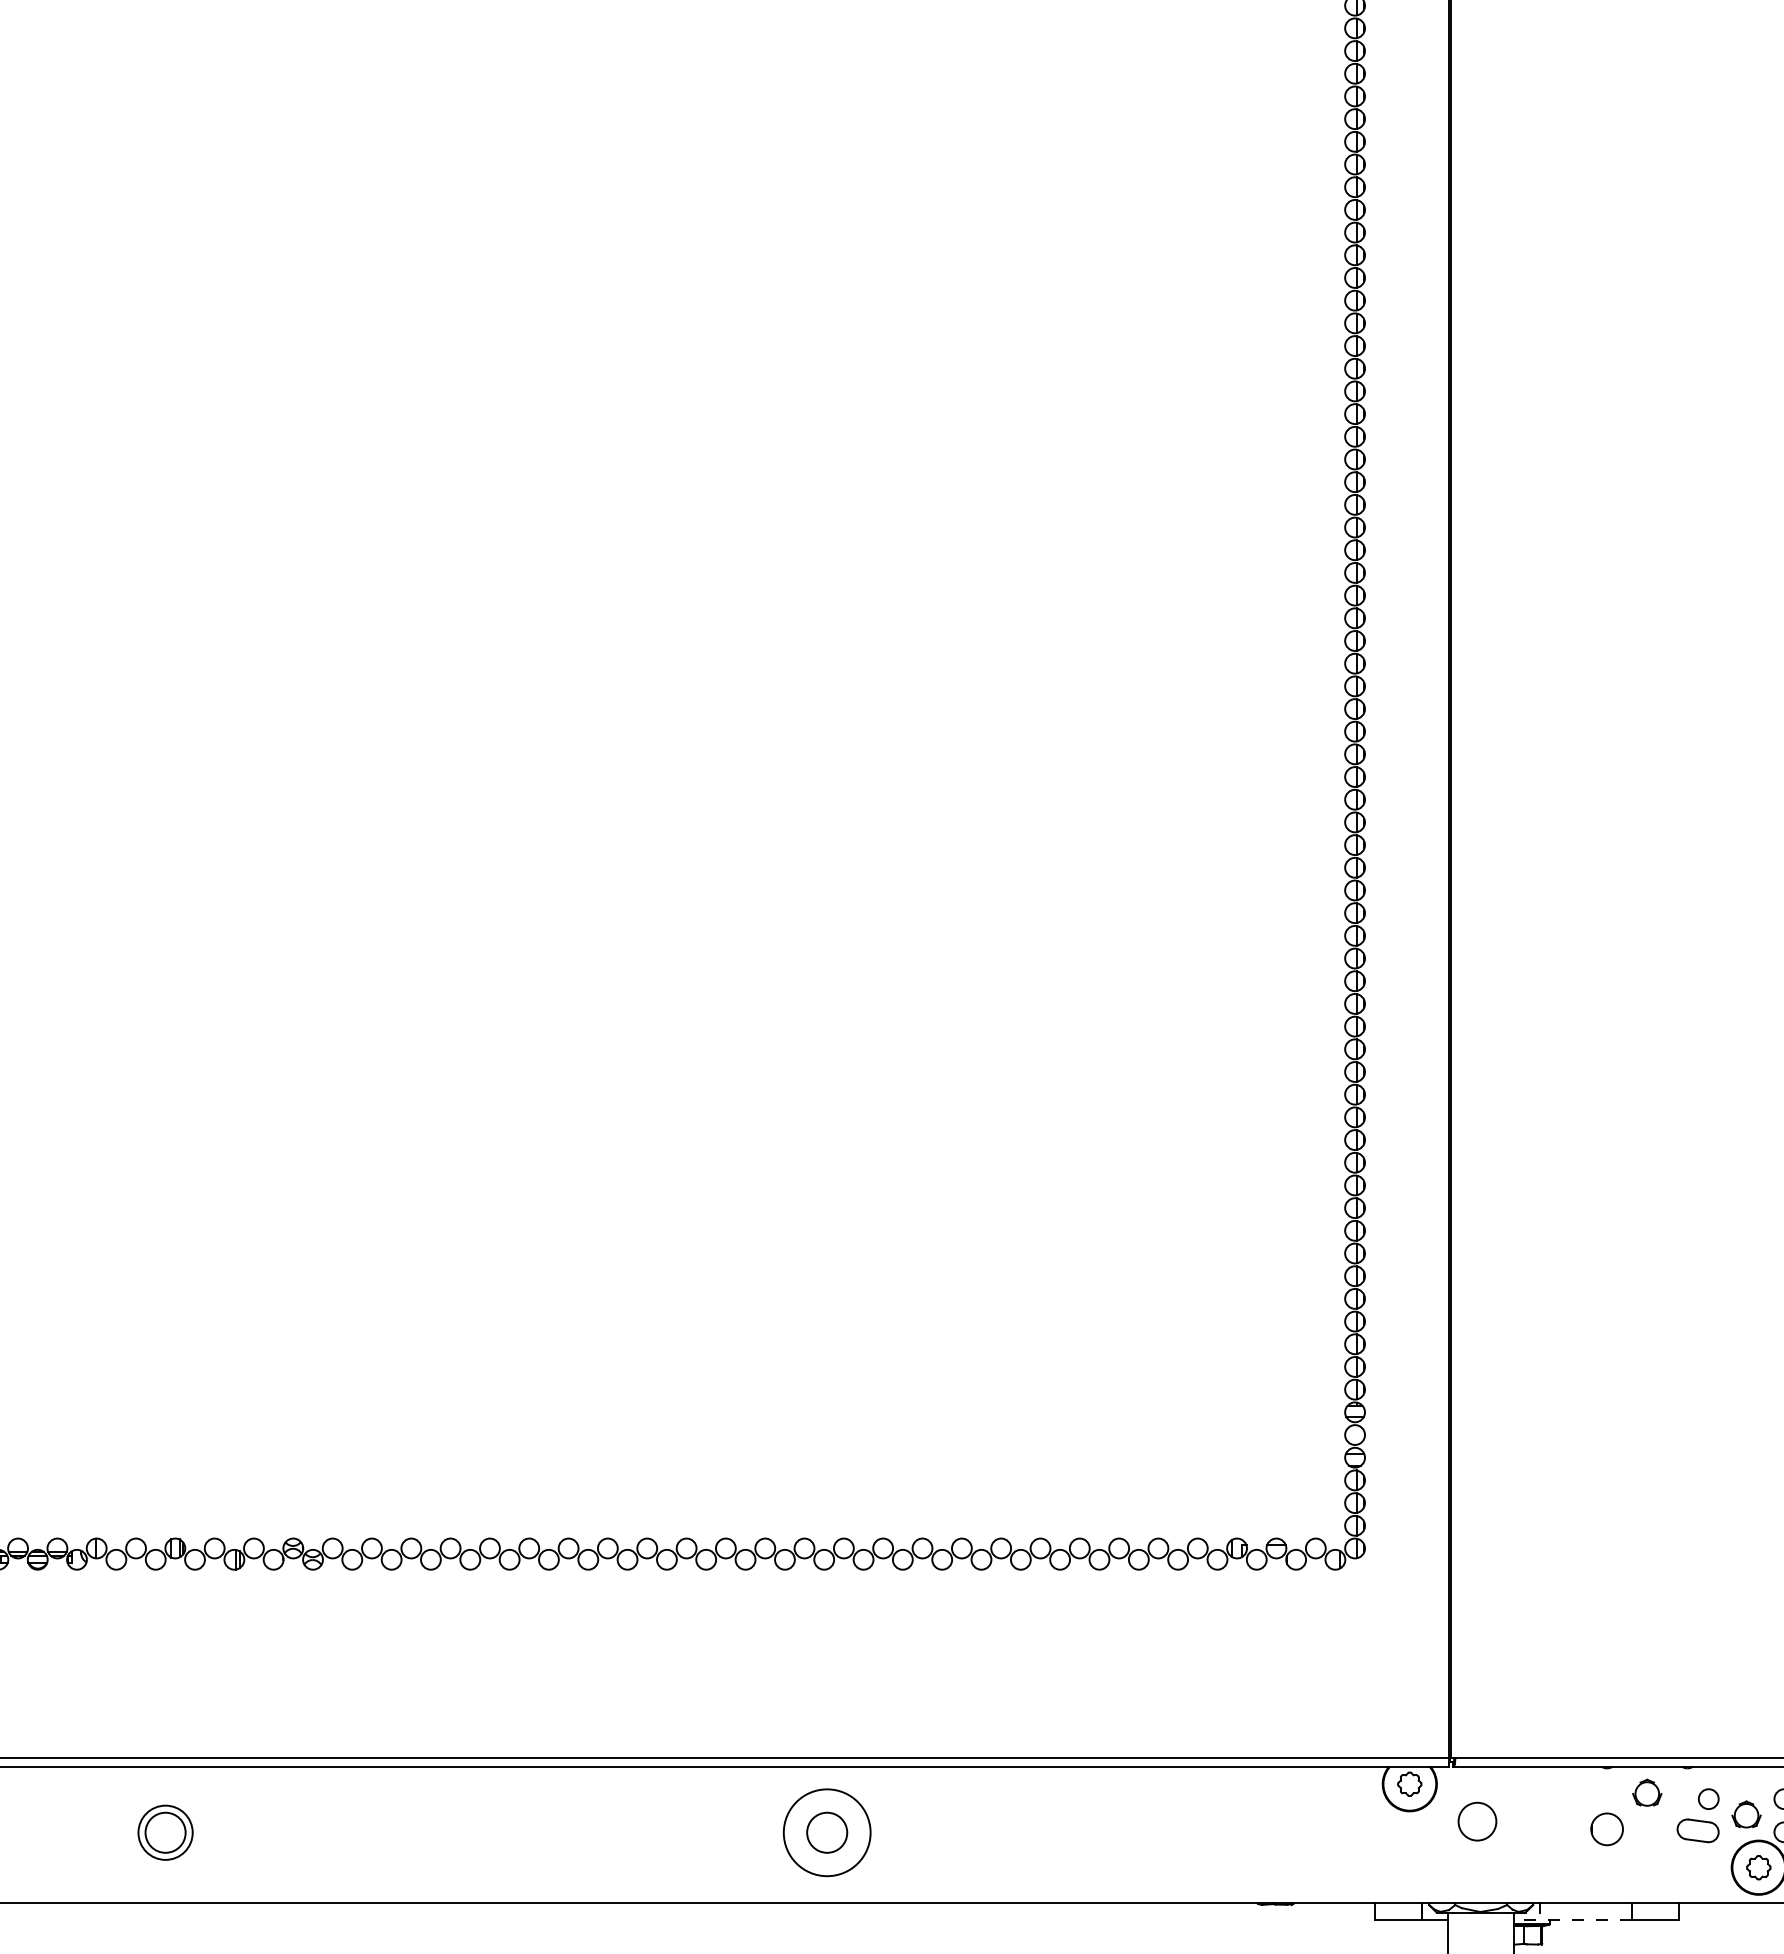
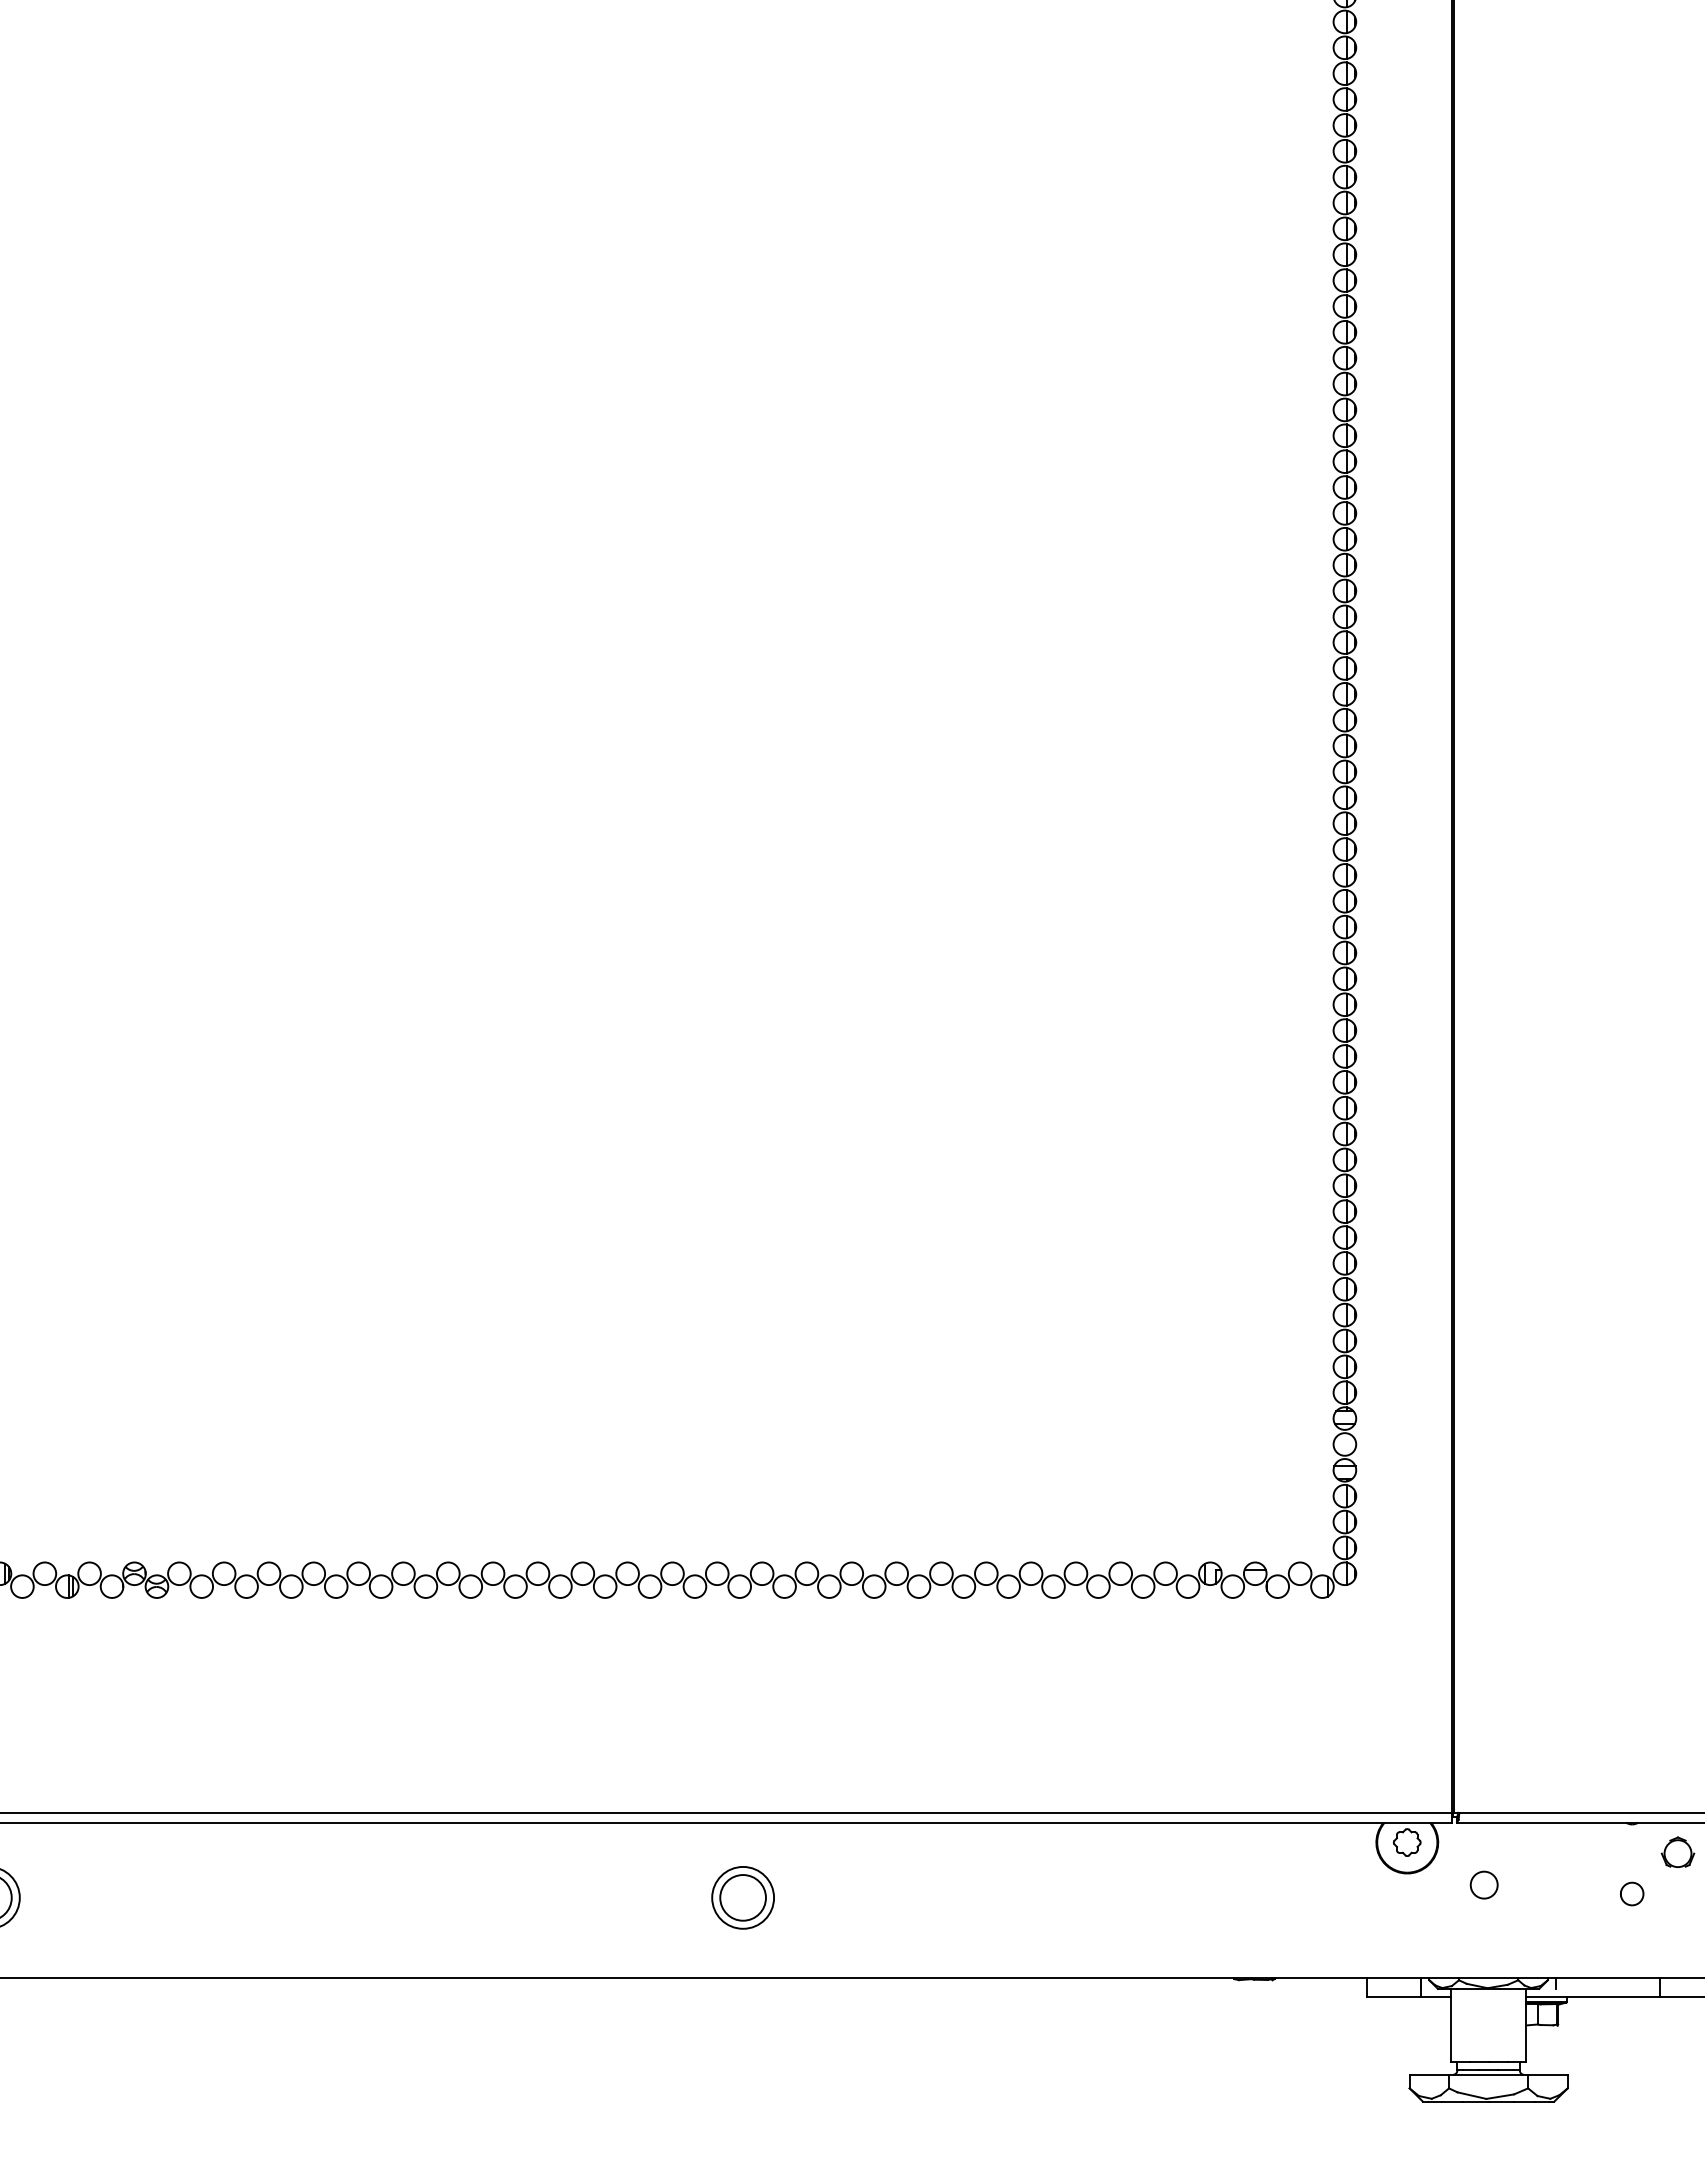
circle: (1476, 1821) -> (1483, 1885), size x0.62
part: (1606, 1829) -> (1631, 1894), size x0.62
circle: (827, 1832) -> (743, 1897), size x0.62
line: (1572, 1919) -> (1592, 1996), dashed -> solid

